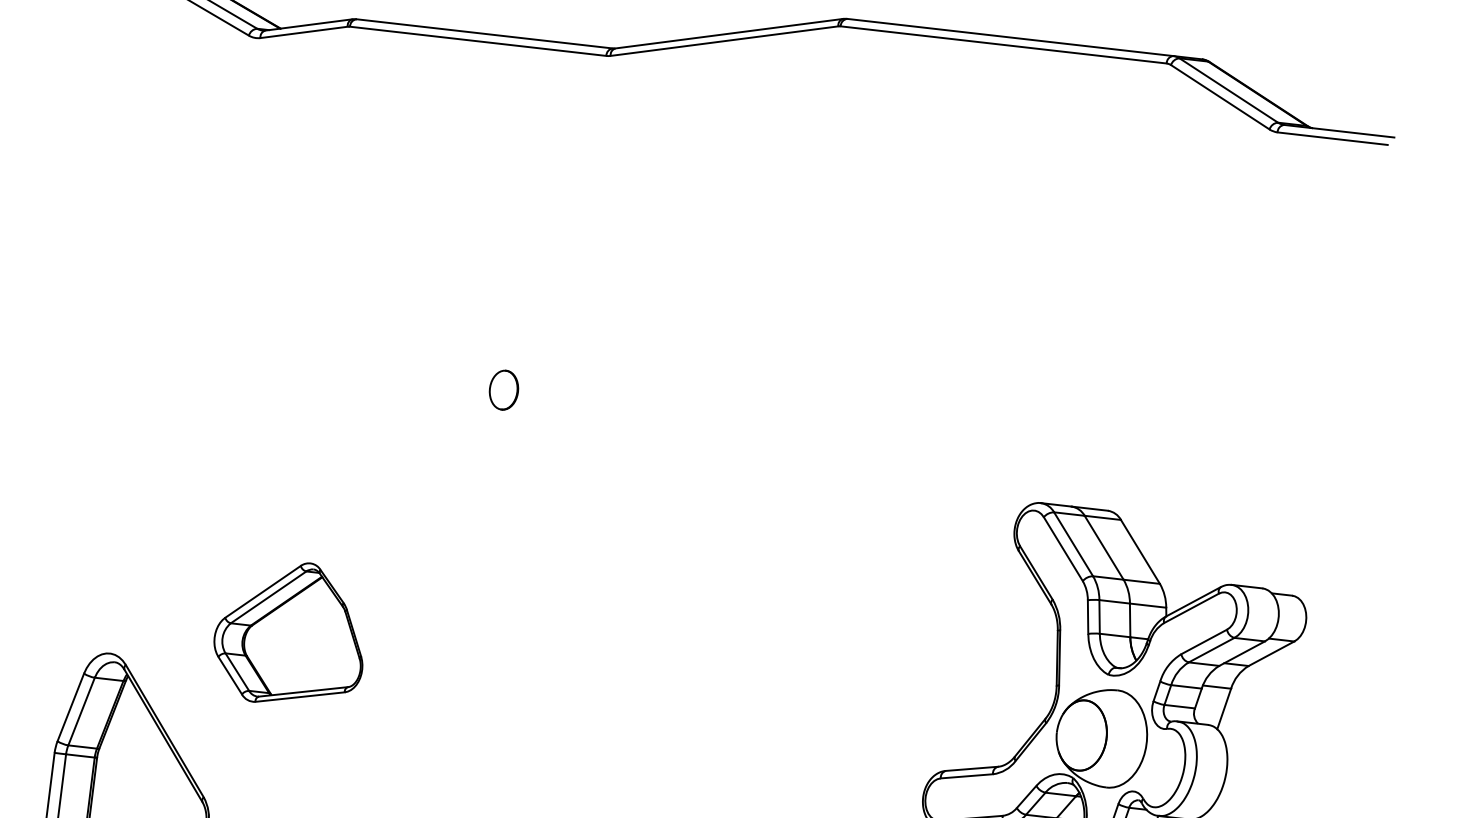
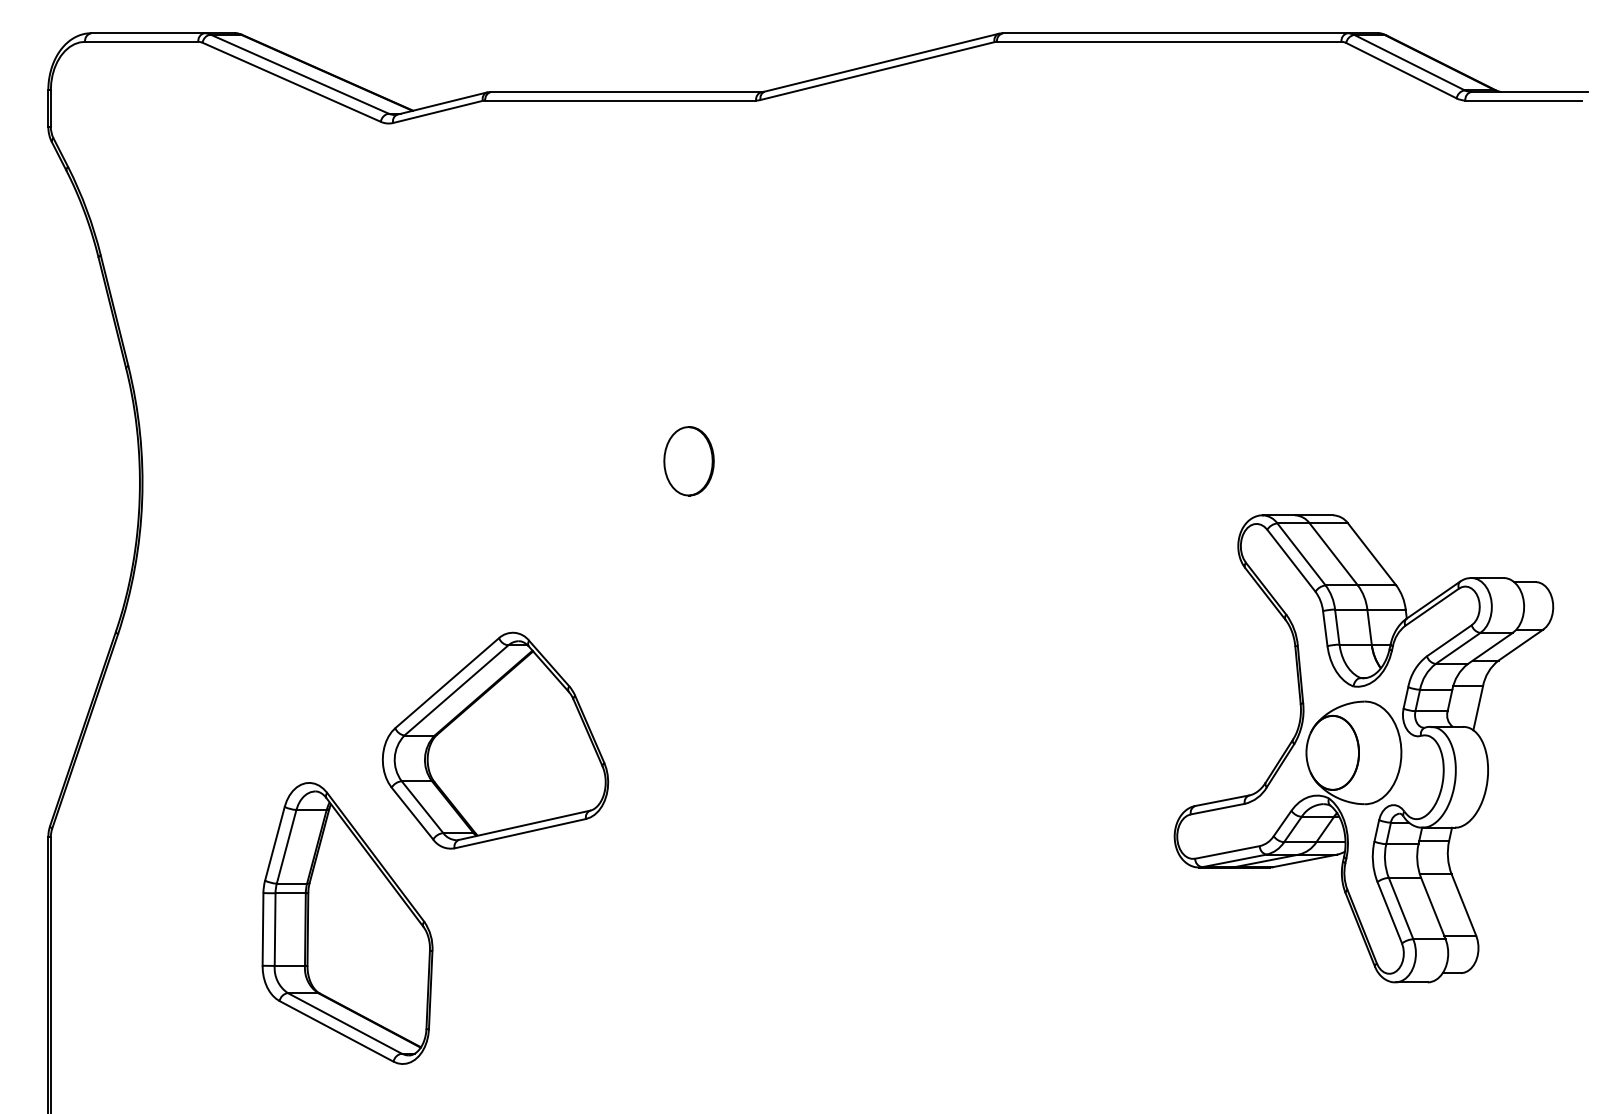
part: (503, 390) -> (688, 461), size x1.67
part: (290, 633) -> (495, 740), size x1.43

